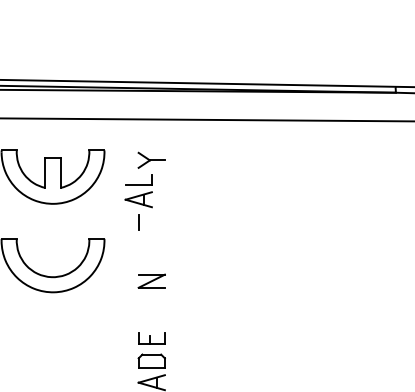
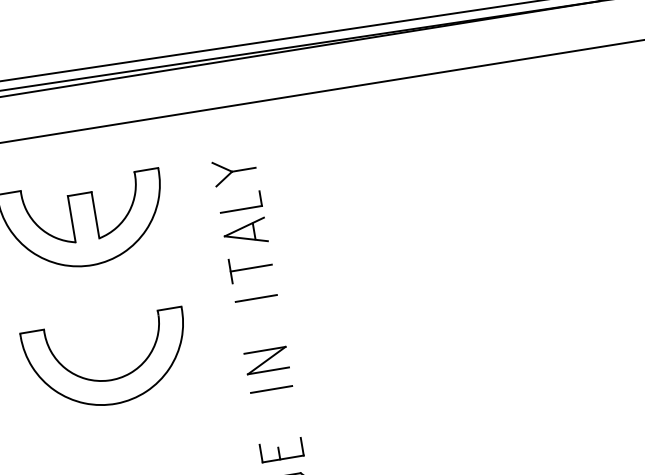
part: (138, 191) -> (242, 220), moved
line: (151, 222) -> (250, 268), added
line: (151, 241) -> (255, 298), added
line: (151, 299) -> (271, 389), added

